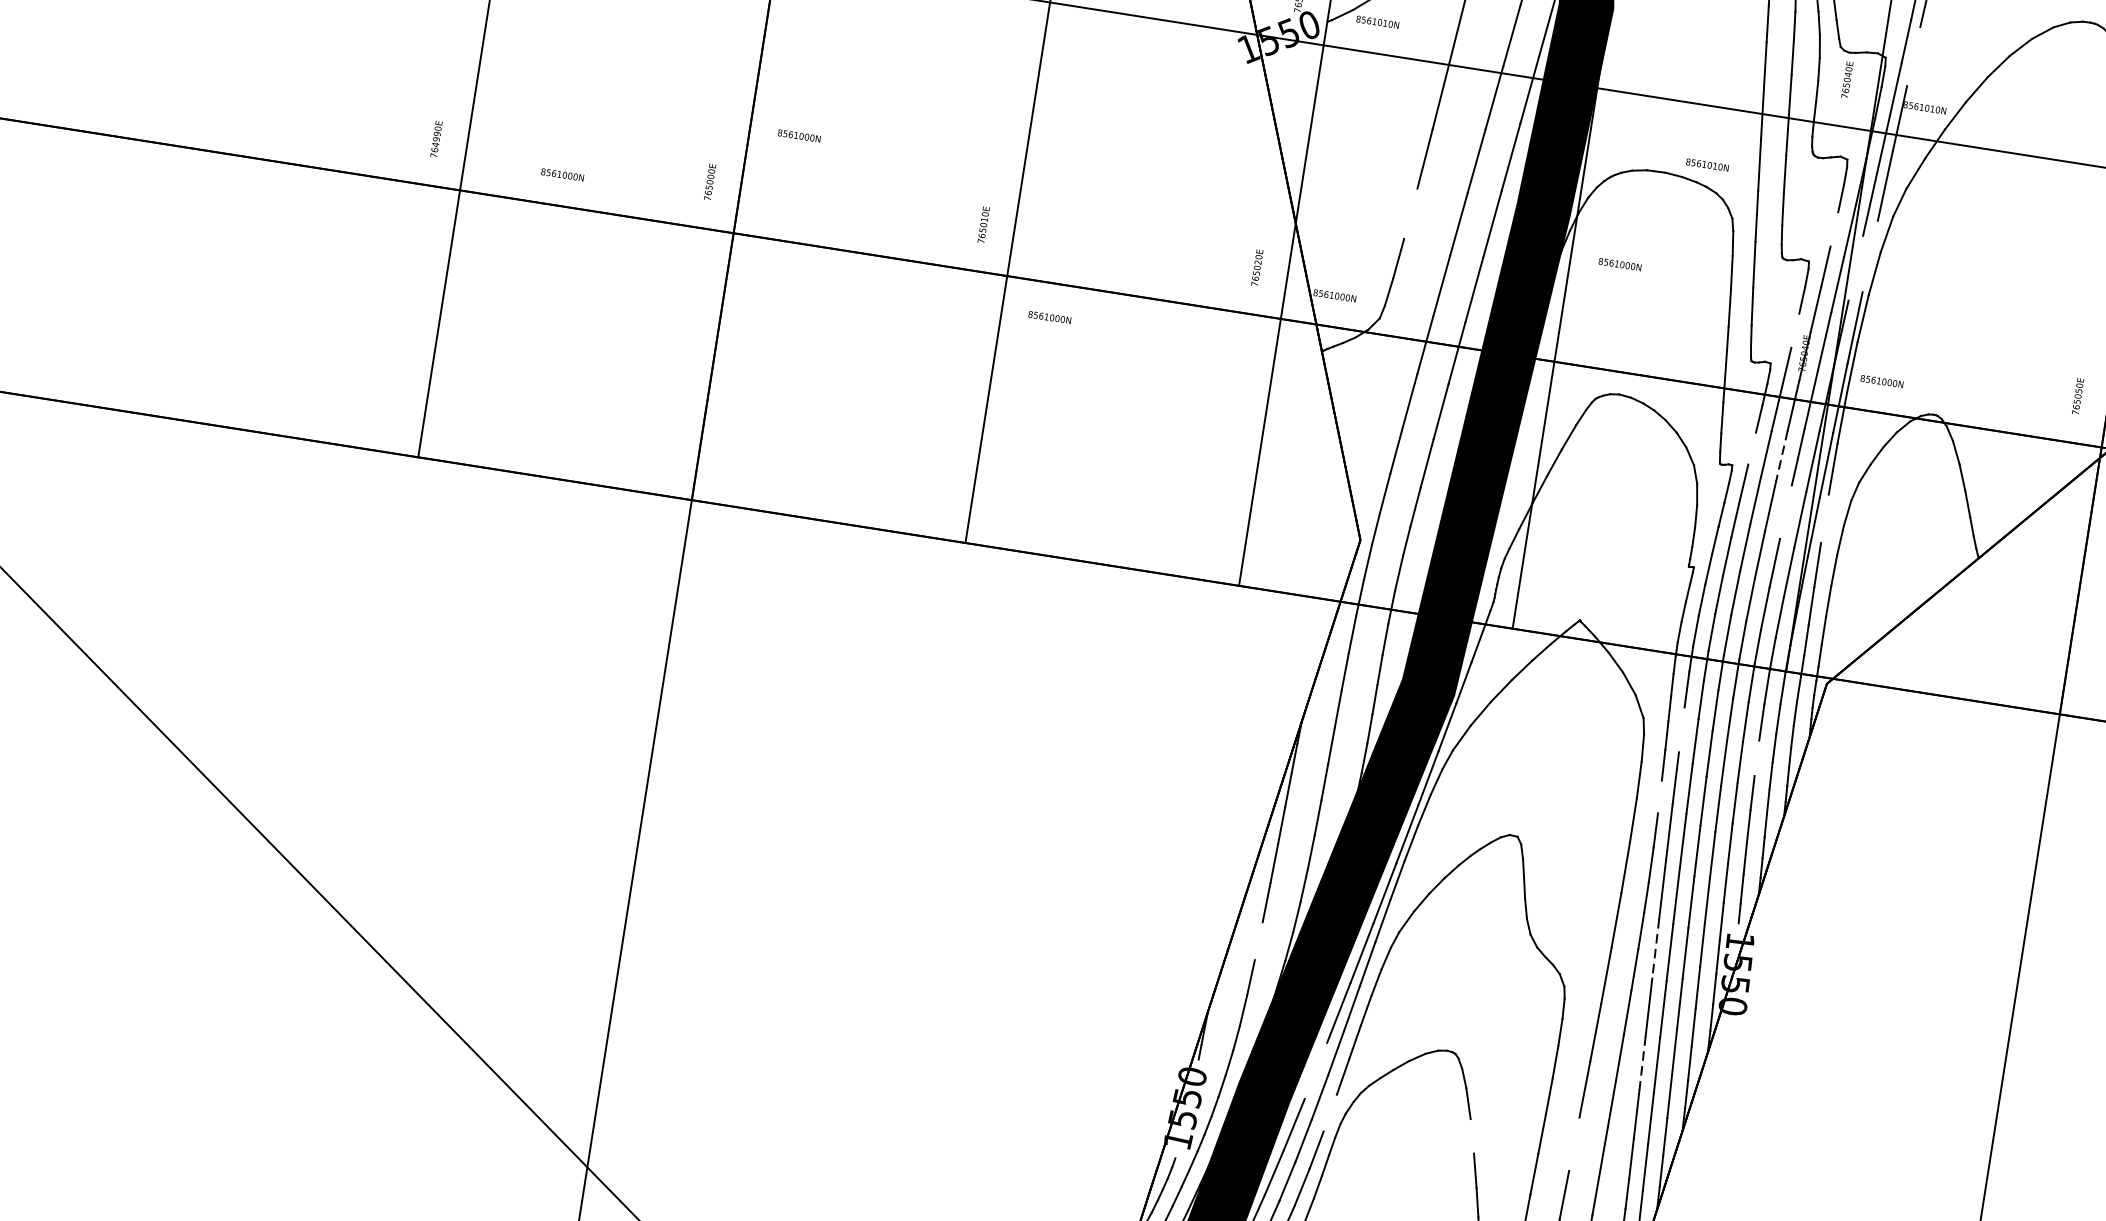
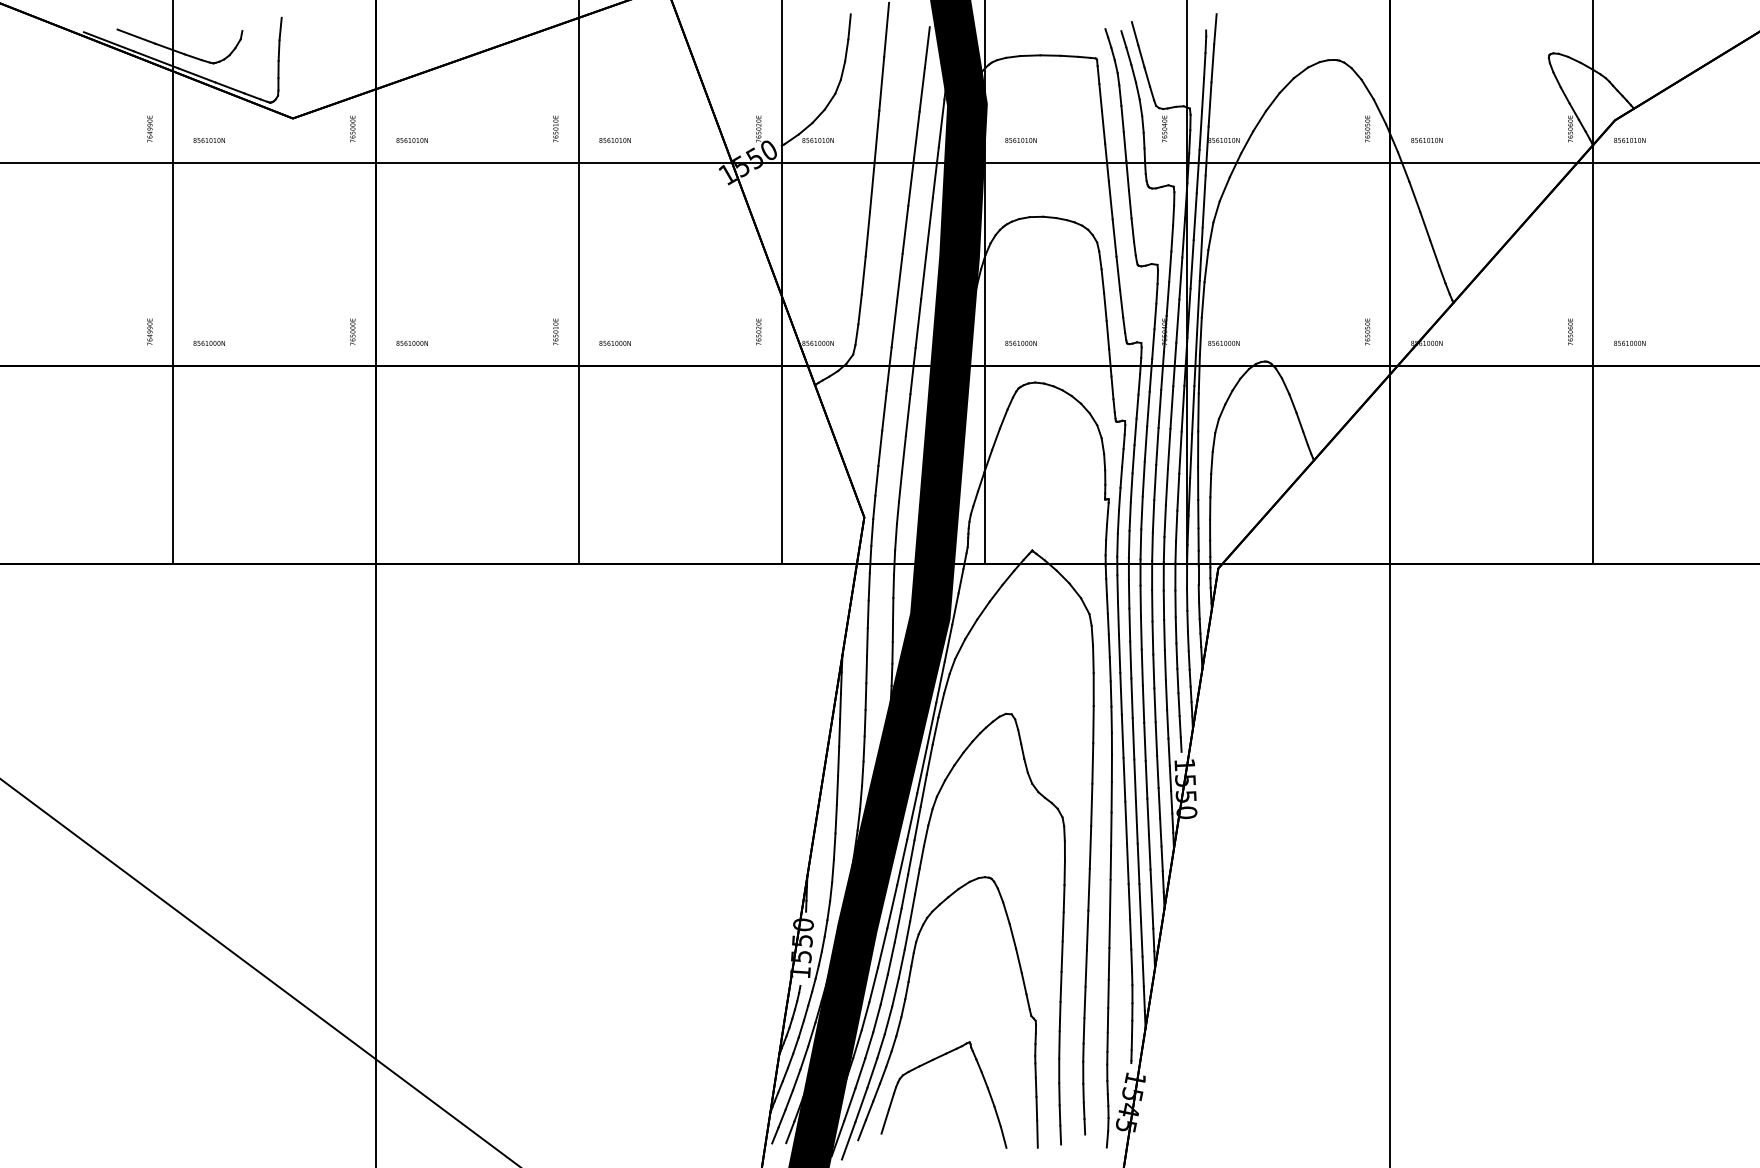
line: (1912, 56) -> (1209, 104), added
text: (798, 134) -> (411, 342), moved
text: (1706, 164) -> (1020, 140), moved
text: (561, 173) -> (208, 342), moved
line: (1410, 213) -> (863, 275), added
line: (1834, 229) -> (1172, 238), added
line: (1869, 255) -> (1200, 253), added
text: (1619, 263) -> (1020, 342), moved
line: (1854, 268) -> (1191, 264), added
text: (1049, 316) -> (614, 342), moved
line: (1795, 330) -> (1155, 316), added
line: (1752, 448) -> (1137, 406), added
line: (1781, 457) -> (1159, 409), dashed -> solid
line: (1785, 511) -> (1168, 448), added
line: (1825, 519) -> (1198, 449), added
line: (1680, 728) -> (1117, 617), added
line: (1756, 758) -> (1175, 630), added
line: (1658, 796) -> (1109, 669), added
line: (1257, 941) -> (835, 819), added
line: (1655, 948) -> (1124, 779), dashed -> solid
line: (1641, 1063) -> (1127, 864), dashed -> solid
line: (1316, 1070) -> (892, 906), added
line: (1330, 1112) -> (907, 935), added
line: (1471, 1136) -> (1012, 936), added
line: (1574, 1144) -> (1087, 930), added

